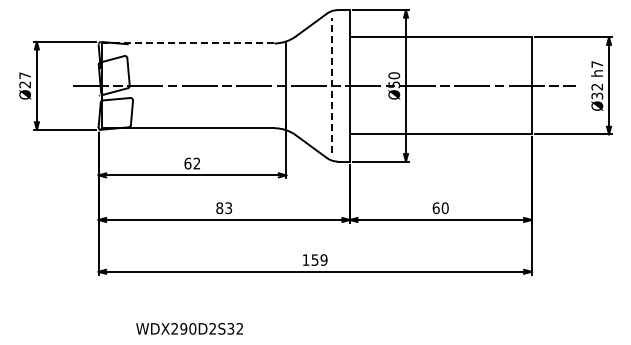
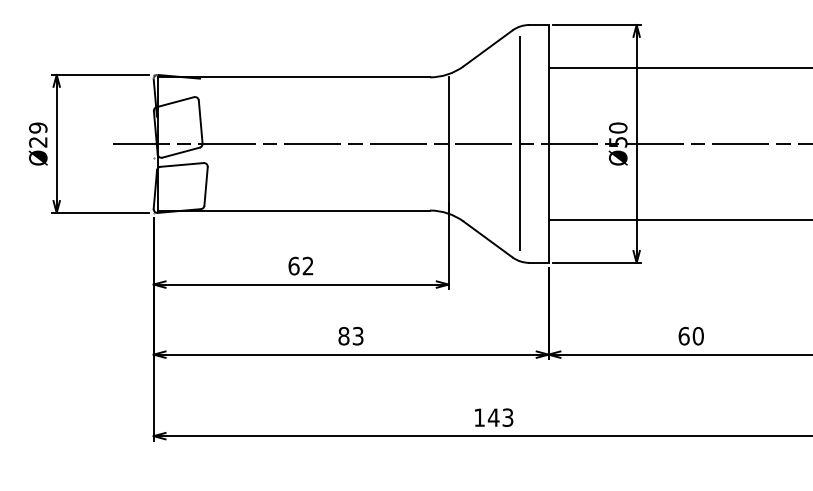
line: (188, 43) -> (294, 77), dashed -> solid
text: (25, 75) -> (38, 127), Ø27 -> Ø29
line: (331, 85) -> (519, 143), dashed -> solid
text: (319, 259) -> (500, 416), 159 -> 143

